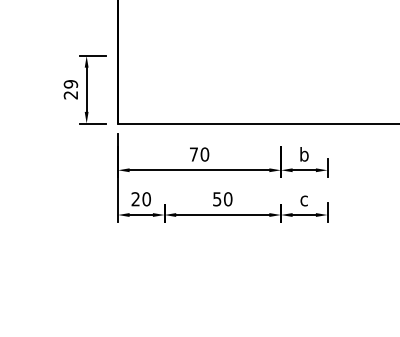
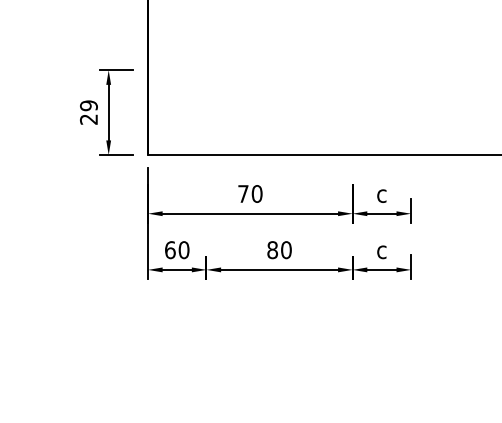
text: (304, 154) -> (382, 193), b -> c
text: (135, 199) -> (170, 250), 20 -> 60
text: (217, 199) -> (272, 250), 50 -> 80

